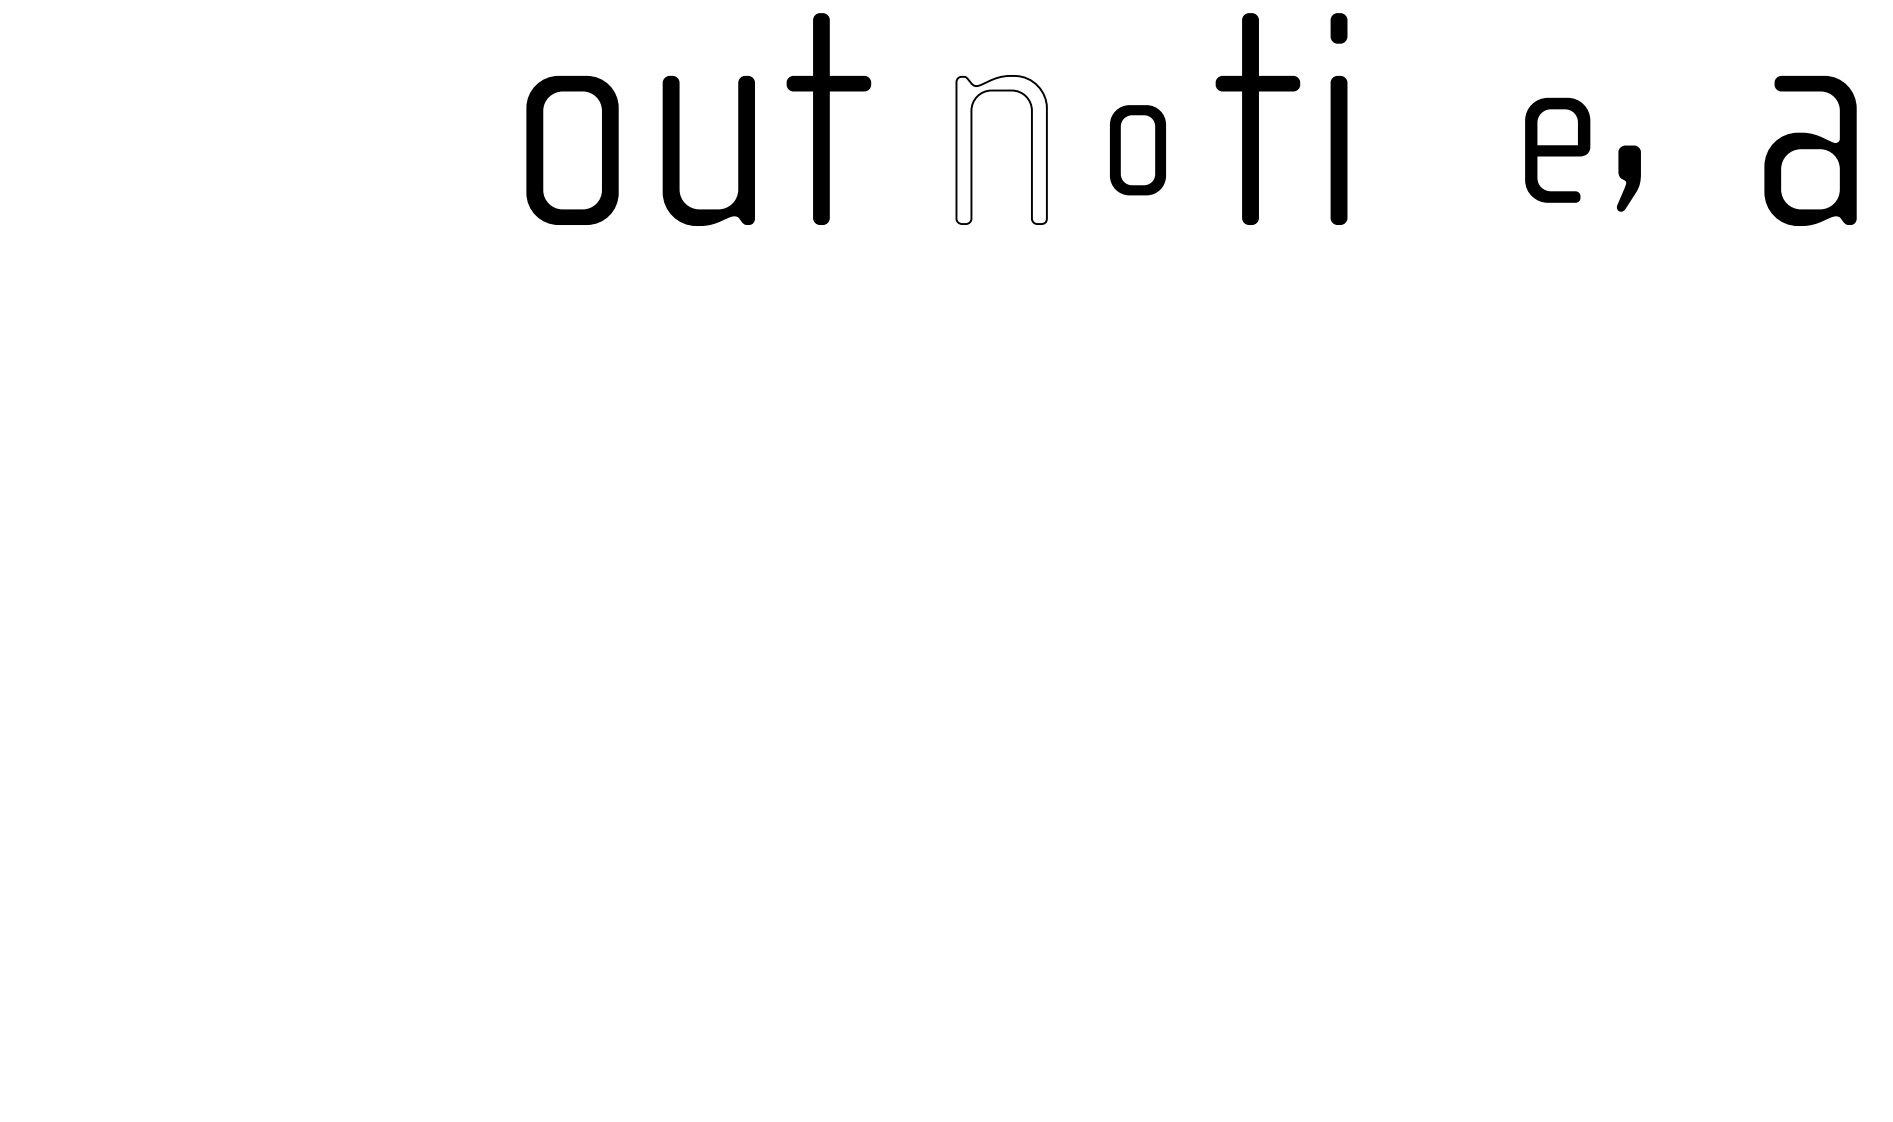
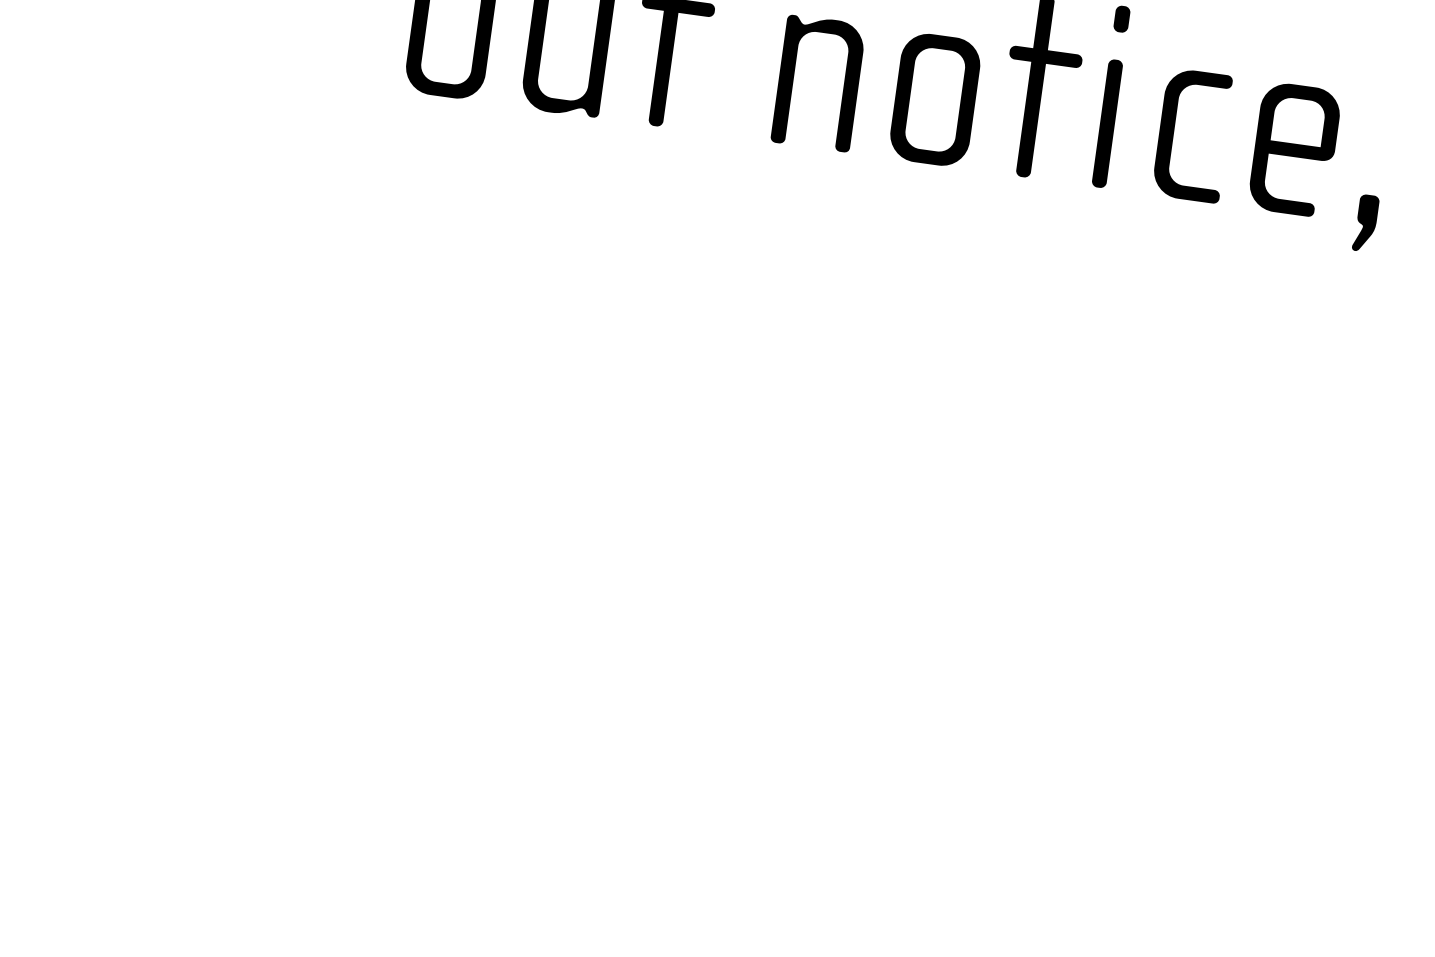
fill: (1001, 149) -> (818, 82), added
part: (1137, 149) -> (934, 98), size x1.67
part: (1416, 149) -> (1173, 132), added
part: (1557, 149) -> (1294, 148), size x1.43
part: (1628, 178) -> (1365, 223), moved

